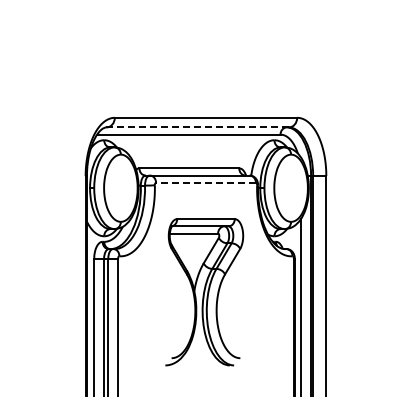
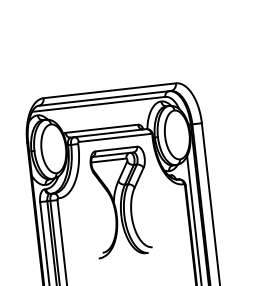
line: (197, 127) -> (104, 98), dashed -> solid
line: (206, 182) -> (115, 137), dashed -> solid
part: (204, 292) -> (121, 202), moved

